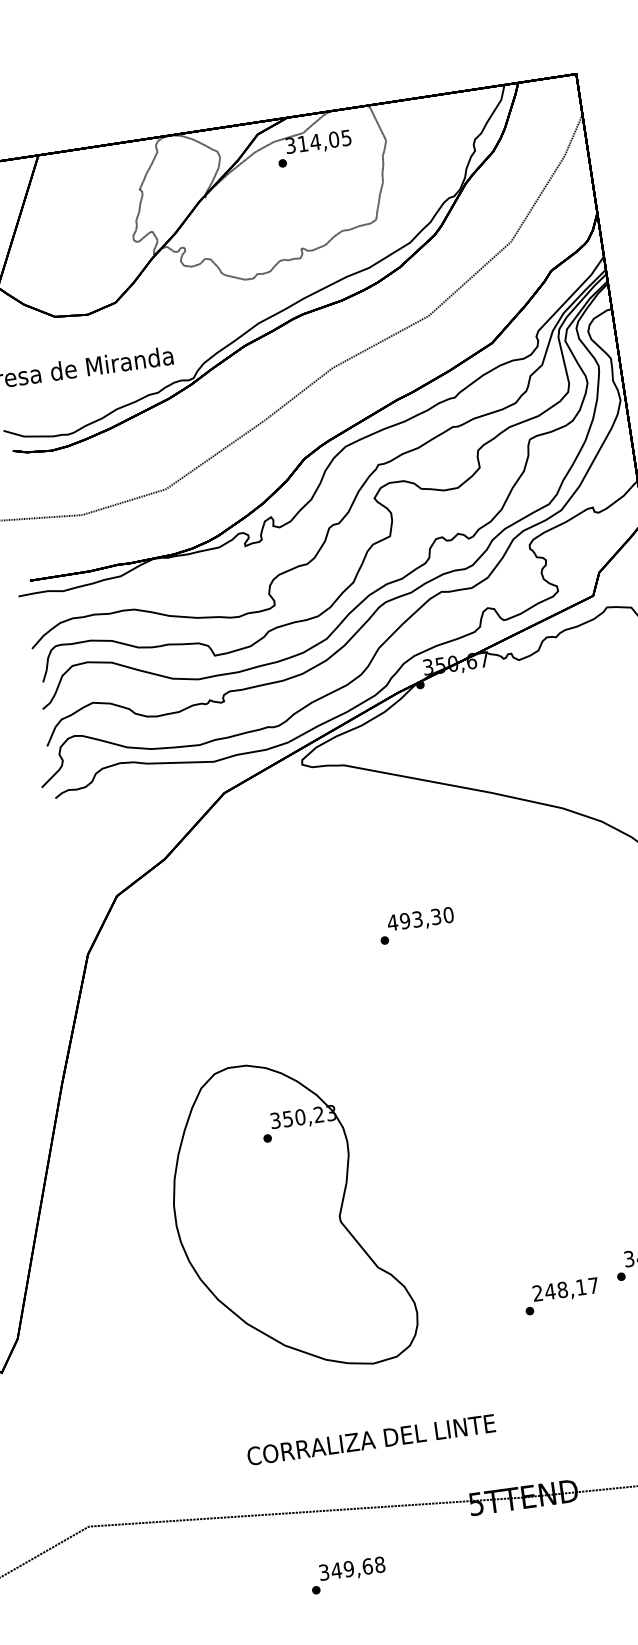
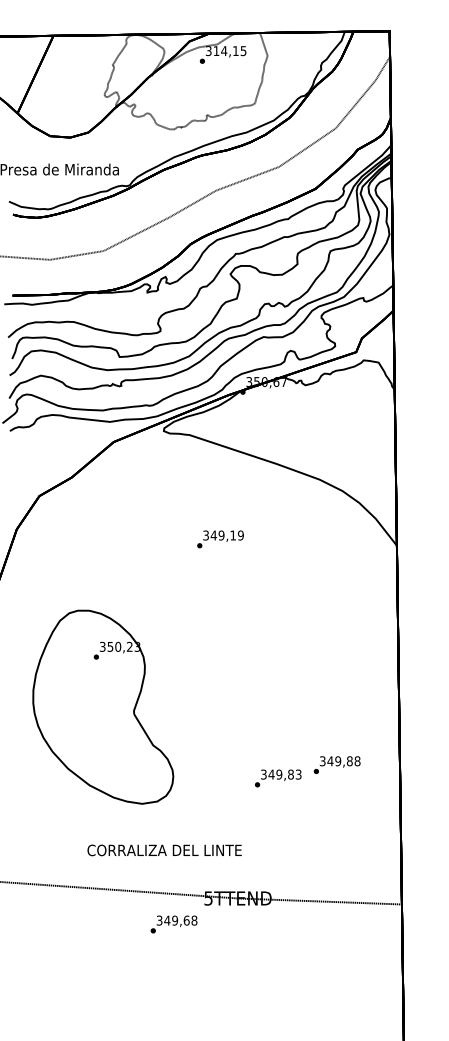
text: (333, 140) -> (235, 51), 314,05 -> 314,15
text: (419, 919) -> (222, 535), 493,30 -> 349,19
part: (289, 1216) -> (103, 706), moved
text: (566, 1289) -> (281, 774), 248,17 -> 349,83
text: (371, 1440) -> (164, 850), moved
text: (347, 1575) -> (173, 924), moved

